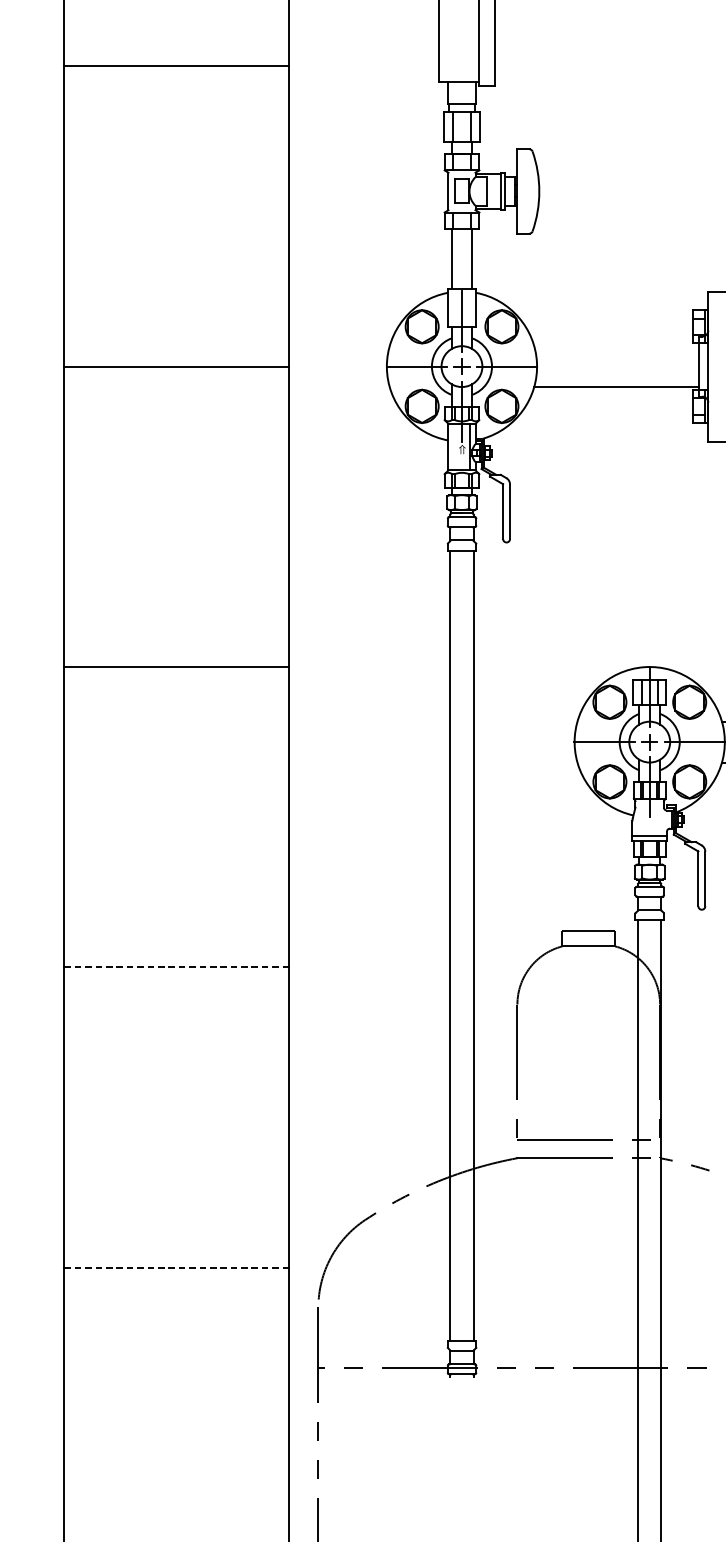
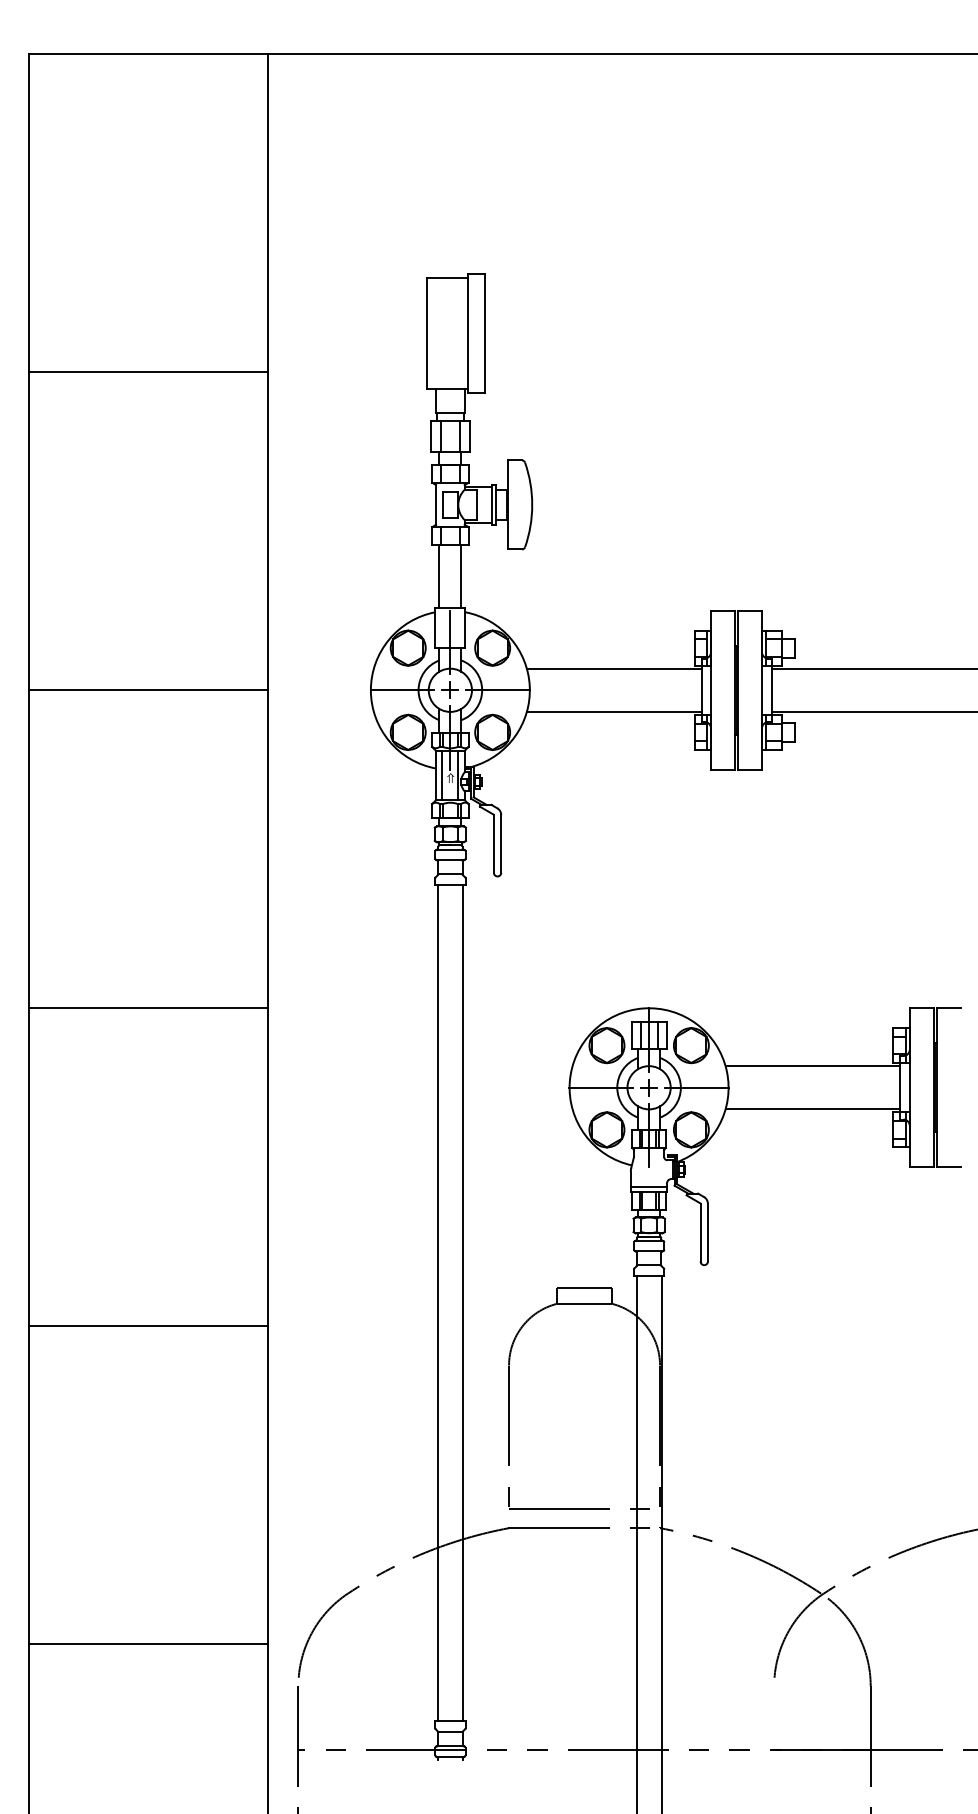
line: (617, 346) -> (614, 668), added
line: (454, 447) -> (442, 775), added
line: (175, 967) -> (147, 1326), dashed -> solid
line: (175, 1268) -> (147, 1644), dashed -> solid

